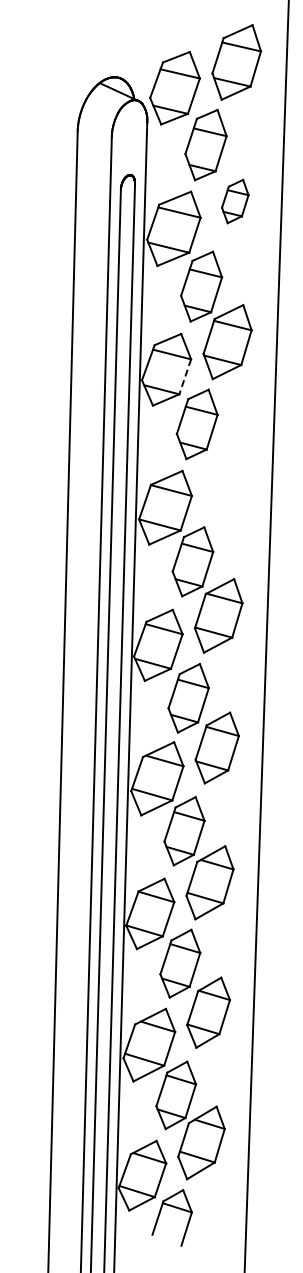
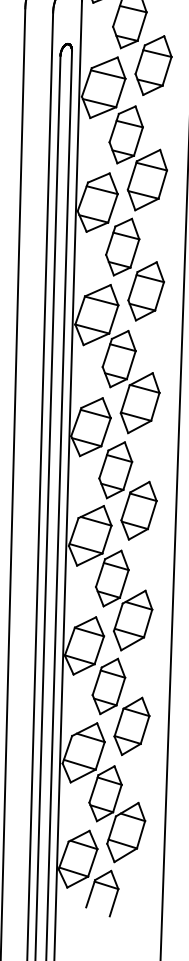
part: (235, 201) -> (153, 65), size x1.67
line: (185, 377) -> (113, 208), dashed -> solid
part: (225, 478) -> (145, 291), added

